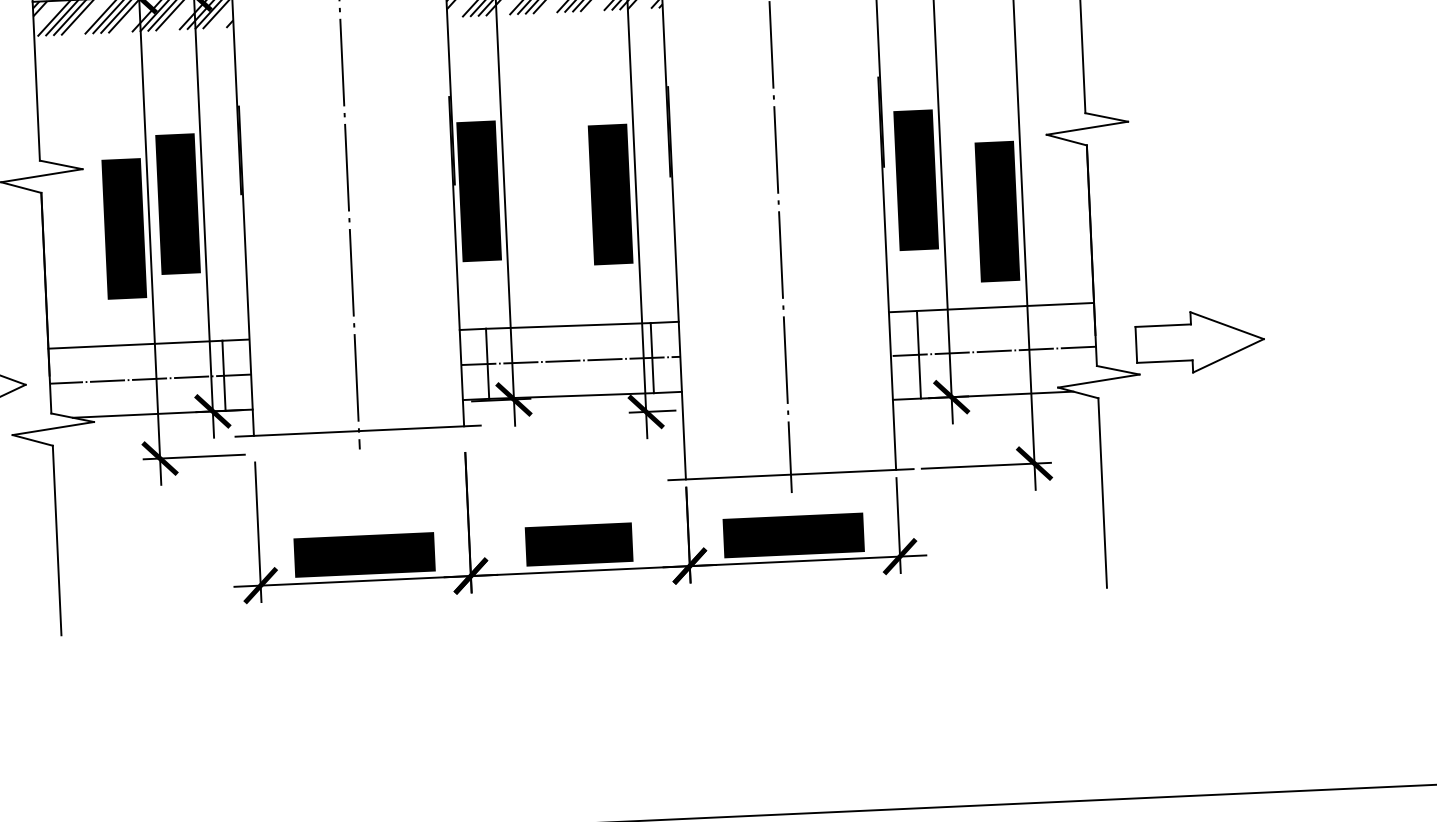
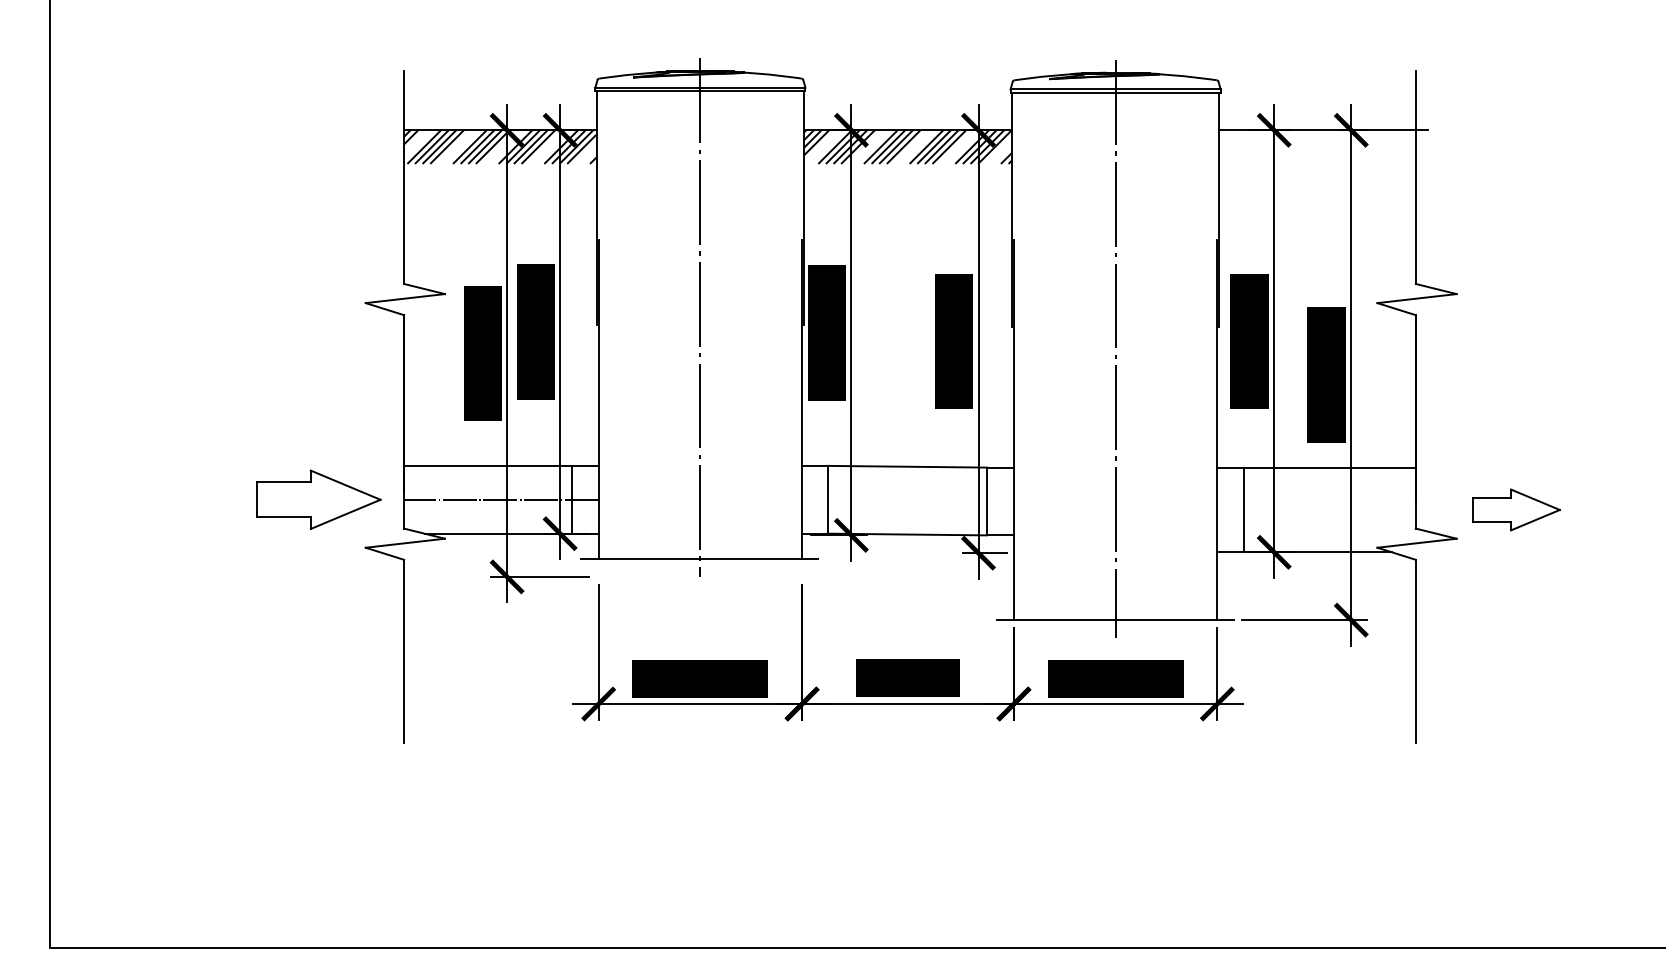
part: (1200, 341) -> (1516, 509), size x0.7
line: (994, 350) -> (1317, 509), removed
line: (570, 360) -> (907, 500), removed

